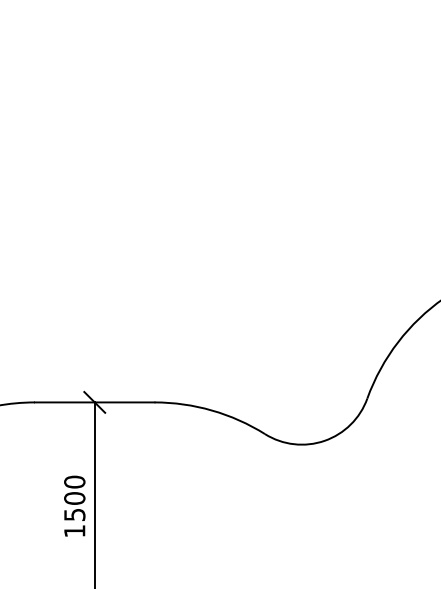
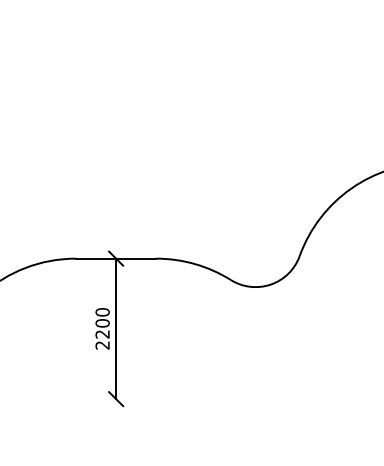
text: (74, 522) -> (102, 339), 1500 -> 2200

